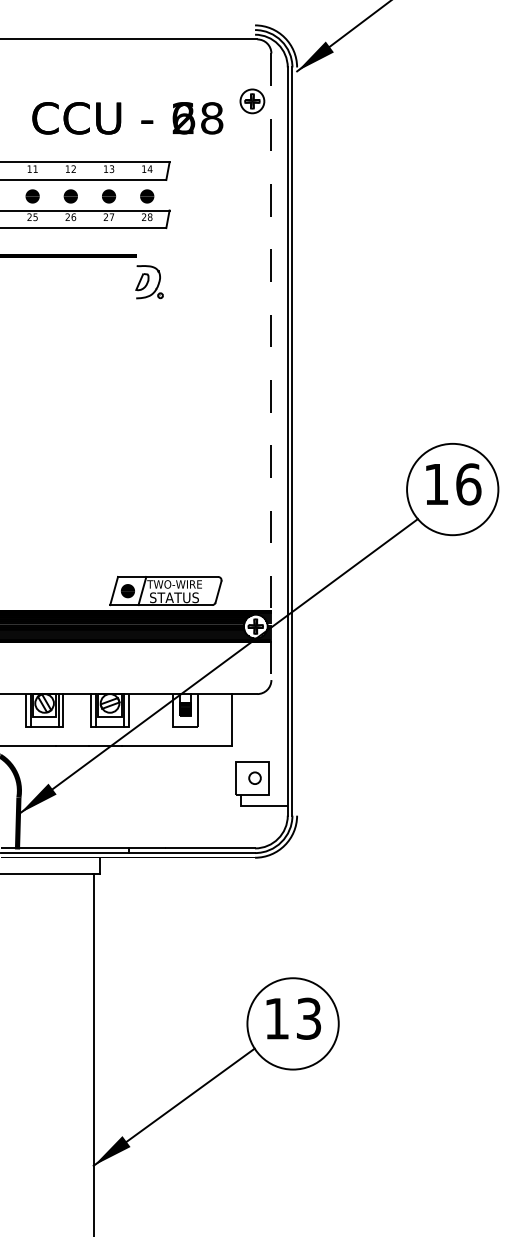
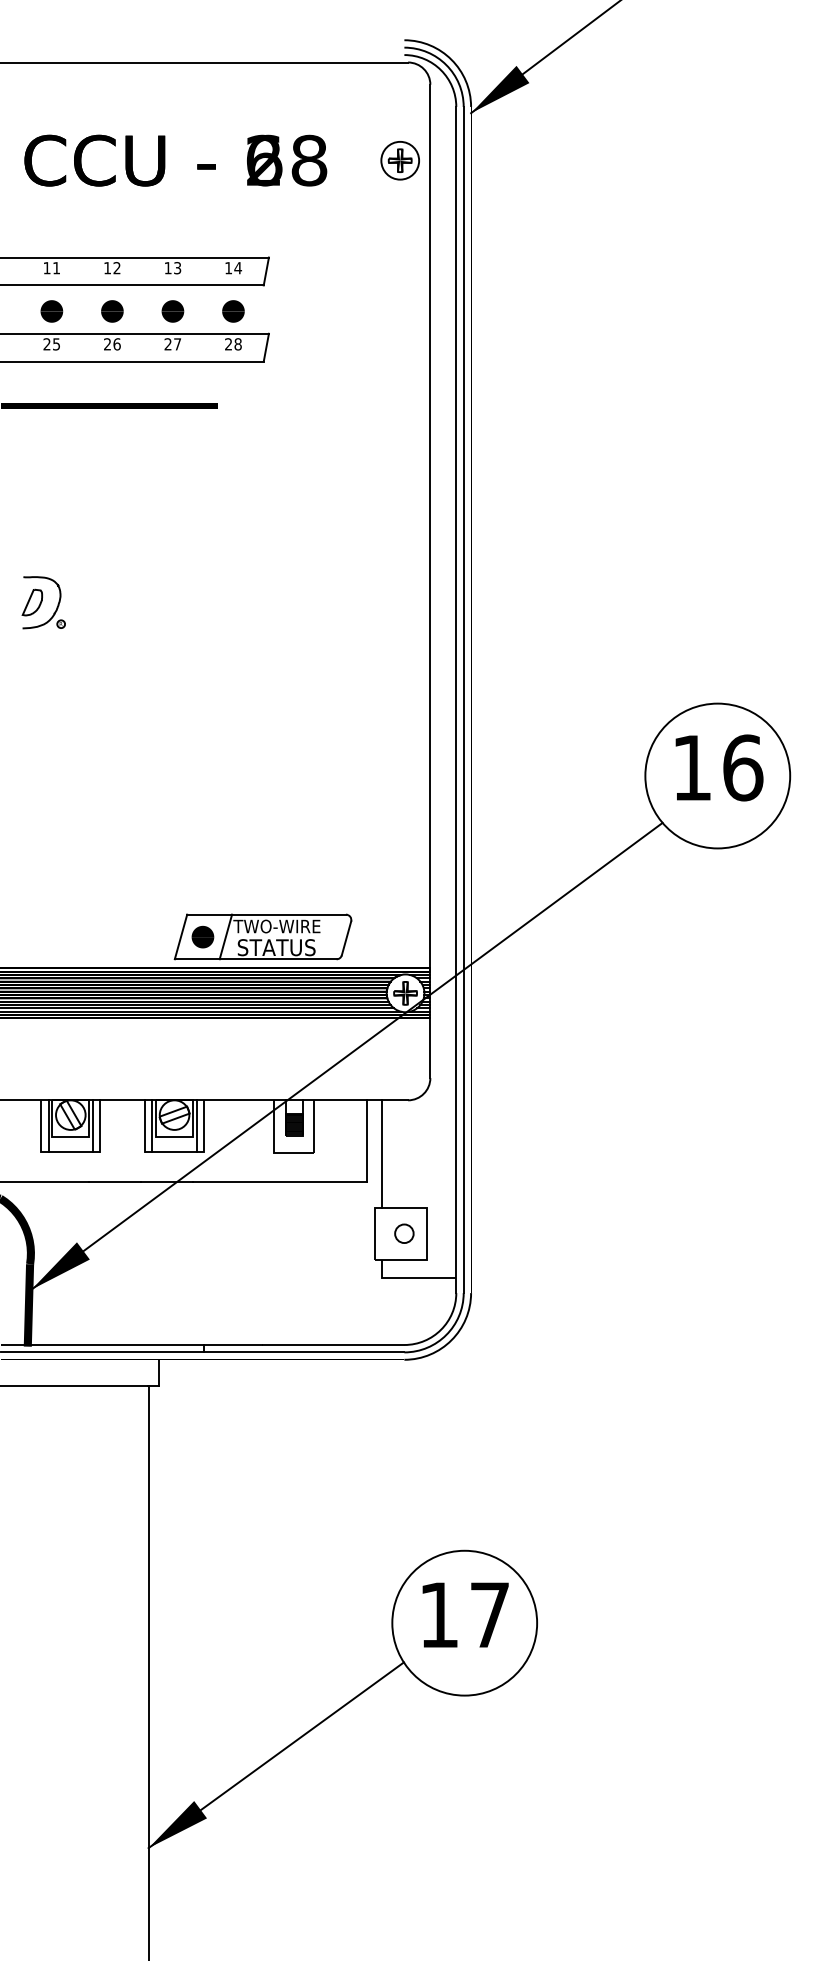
text: (127, 118) -> (175, 160), moved
part: (149, 282) -> (43, 603), moved
line: (271, 367) -> (430, 582), dashed -> solid
line: (241, 727) -> (382, 1153), added
text: (309, 1018) -> (490, 1614), 13 -> 17

